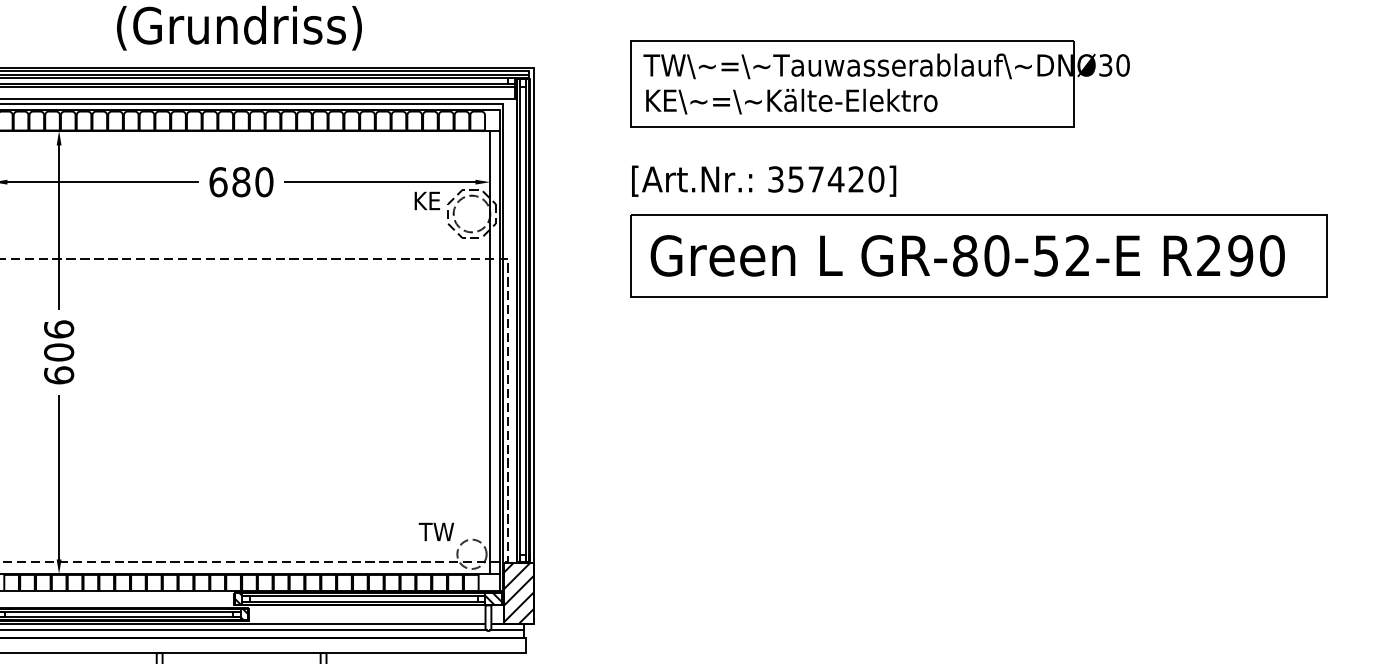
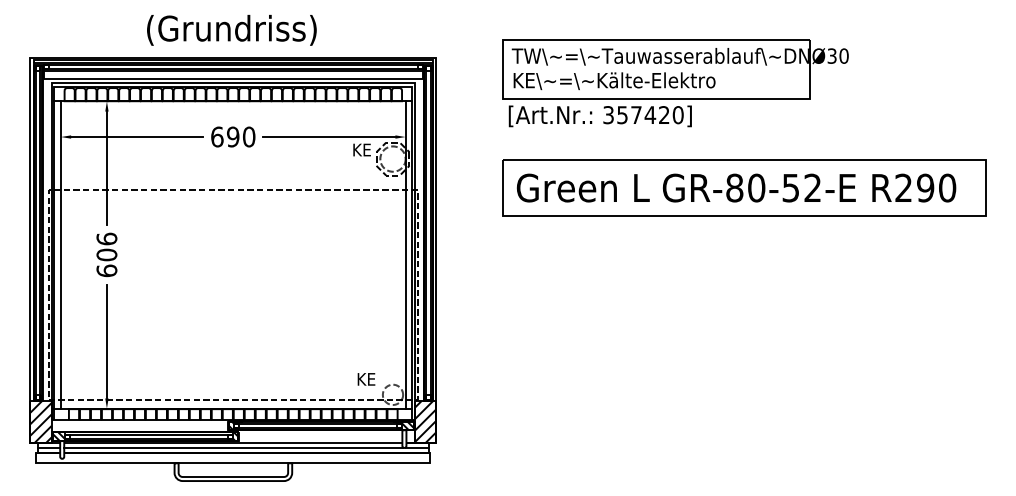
text: (241, 181) -> (233, 136), 680 -> 690
text: (762, 181) -> (599, 116), moved
text: (436, 532) -> (368, 379), TW -> KE

